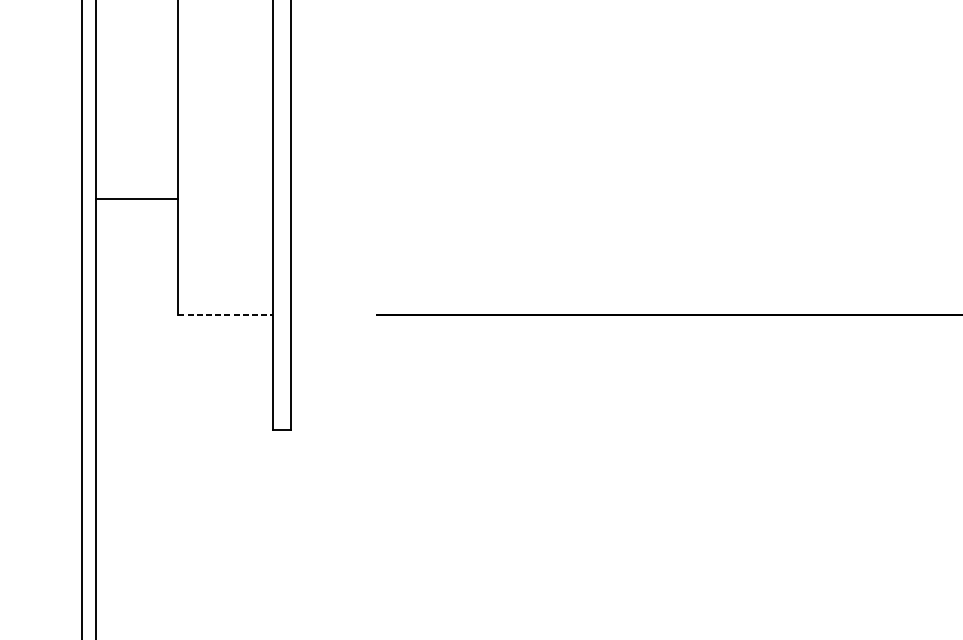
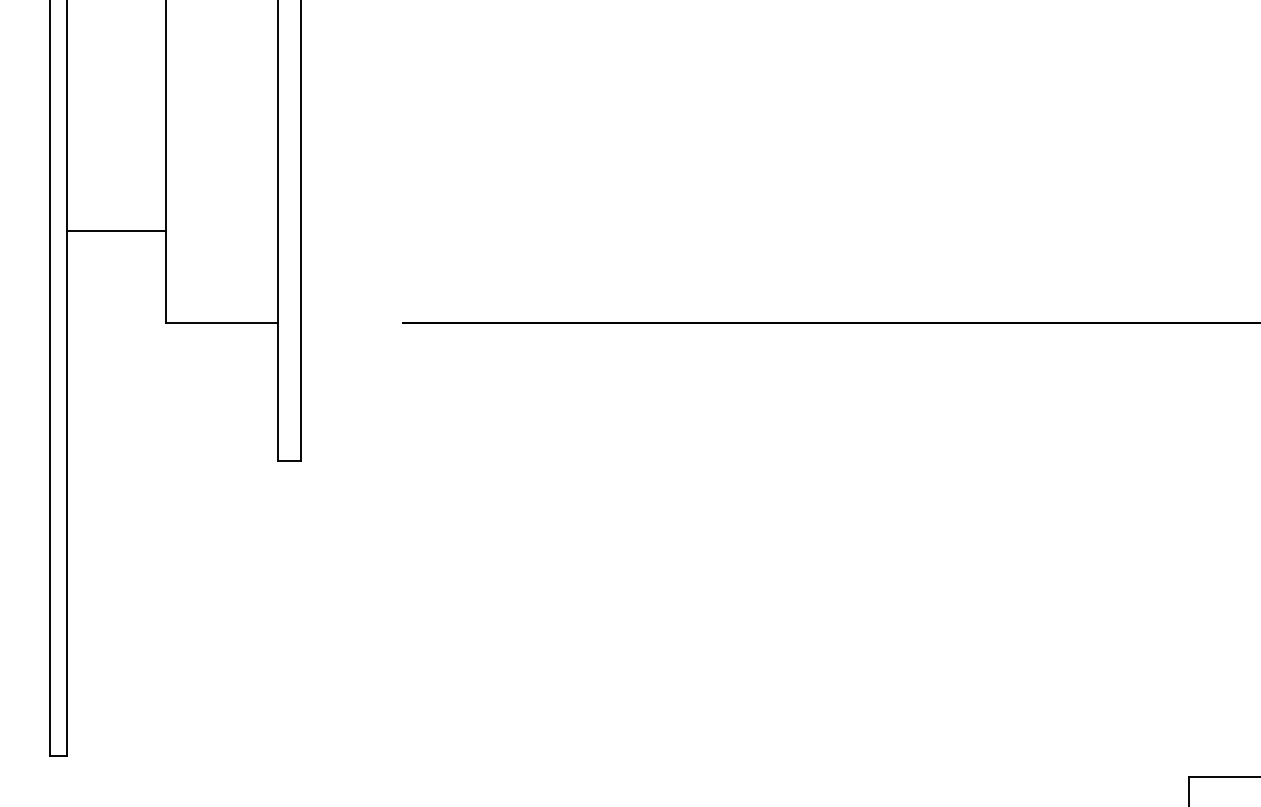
line: (136, 199) -> (115, 231), moved
line: (225, 315) -> (222, 323), dashed -> solid

